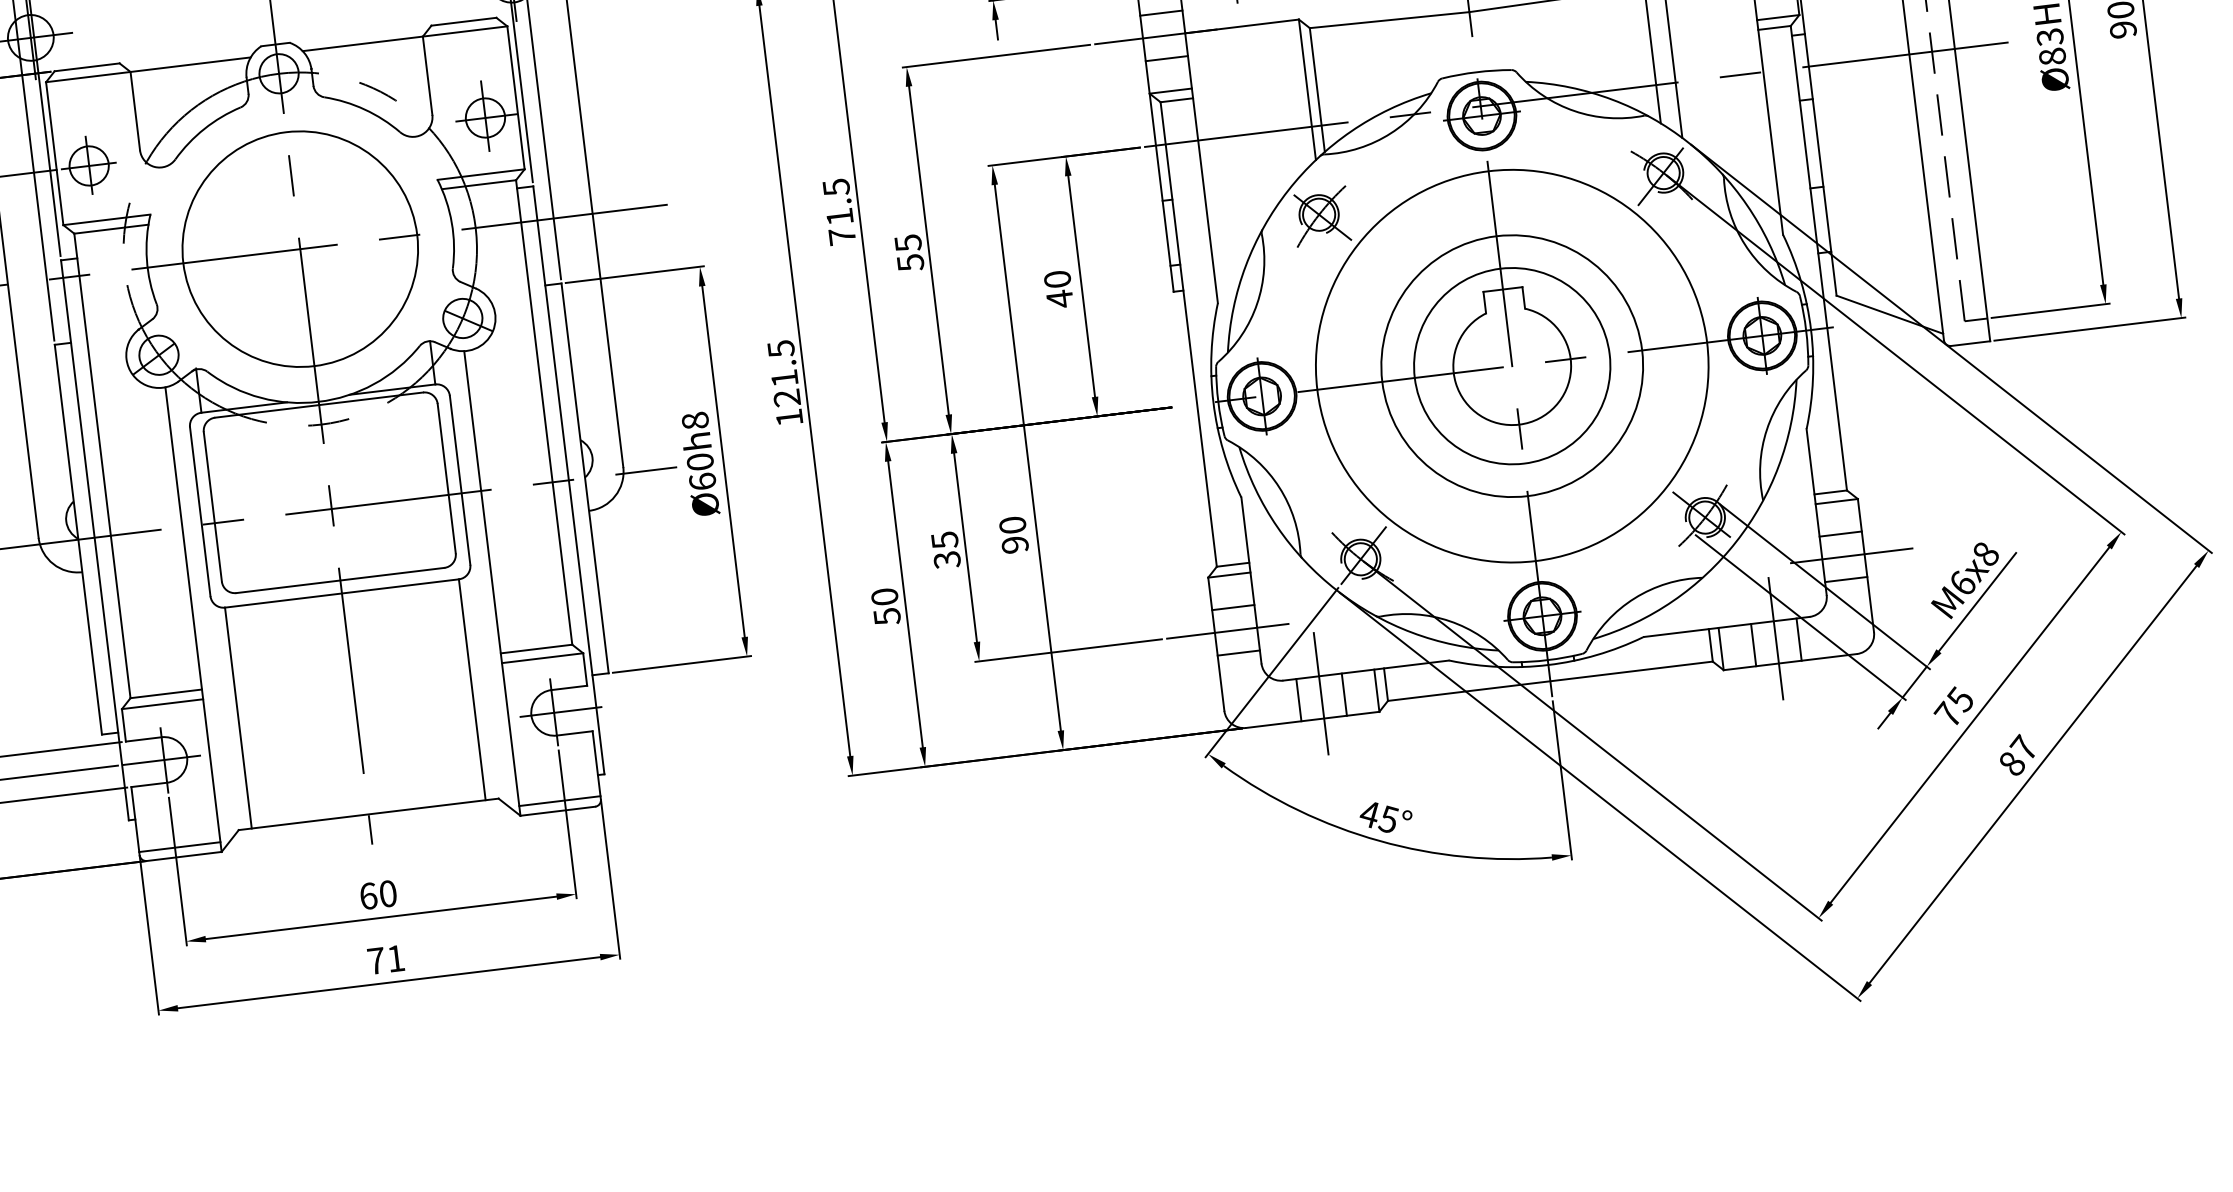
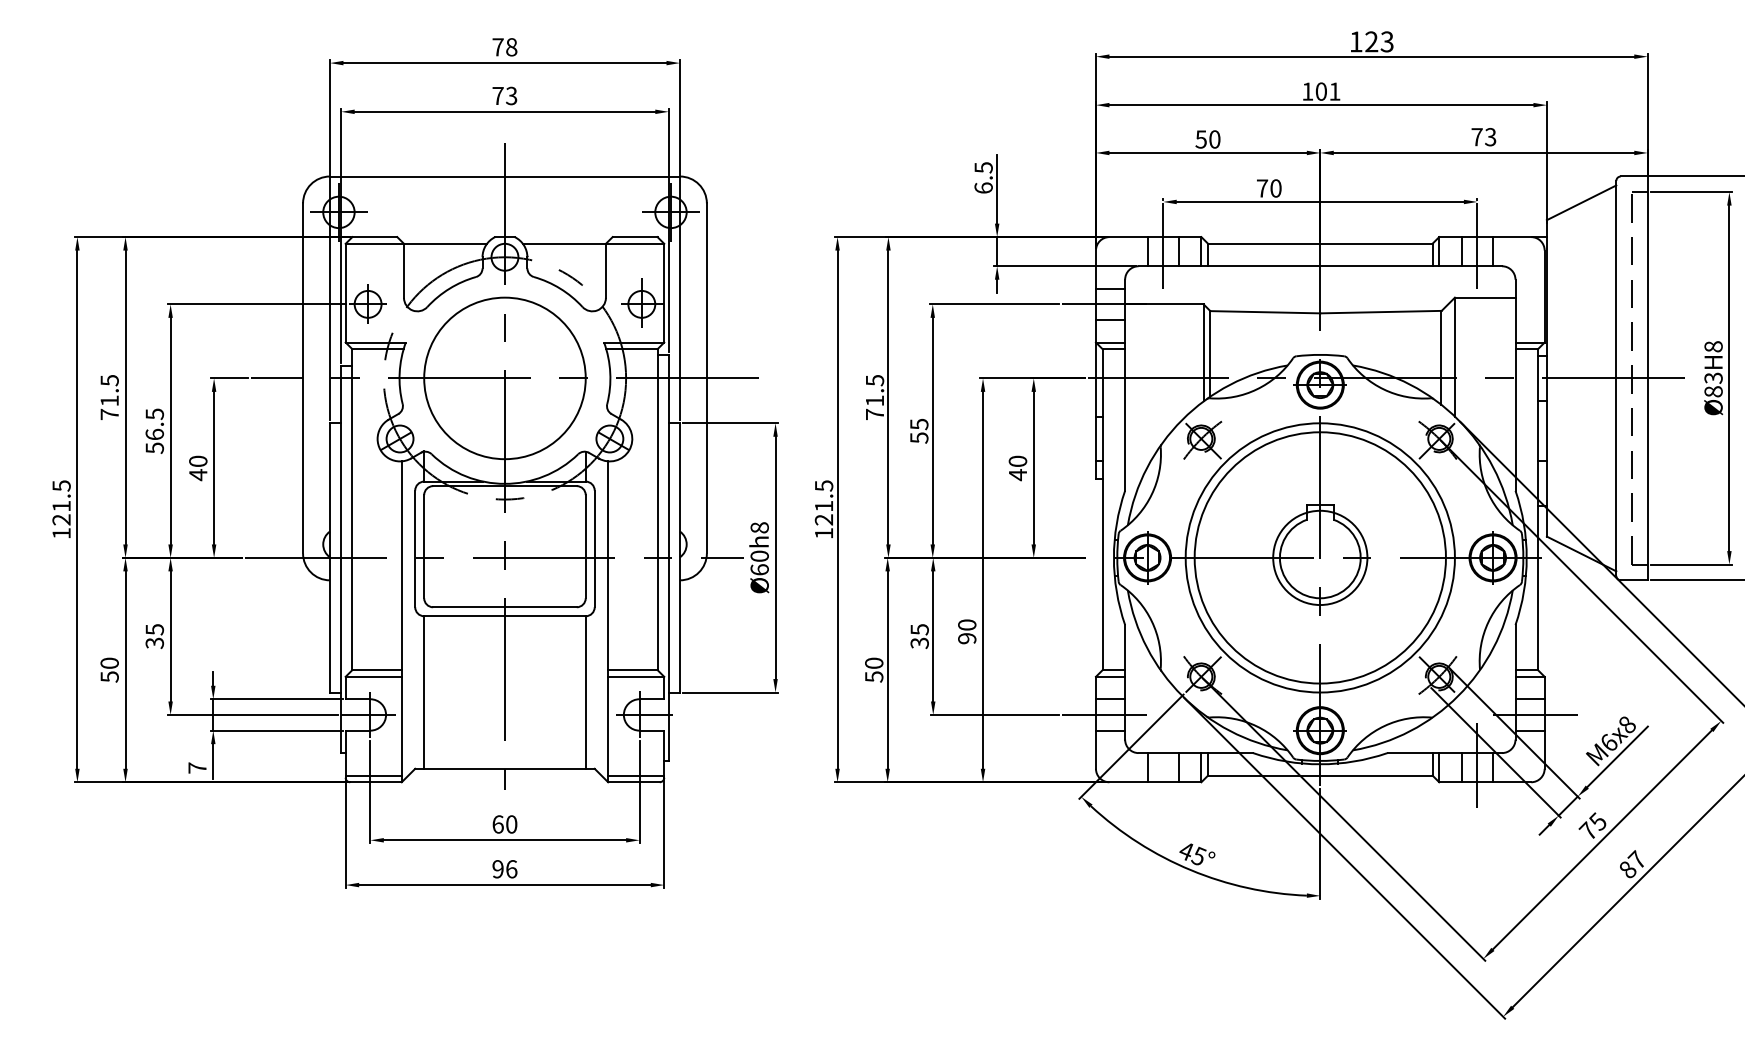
circle: (1512, 365) -> (1320, 557), size x0.7
circle: (1512, 365) -> (1320, 557), size x1.4
line: (1321, 692) -> (1163, 764), removed
text: (385, 960) -> (504, 869), 71 -> 96

